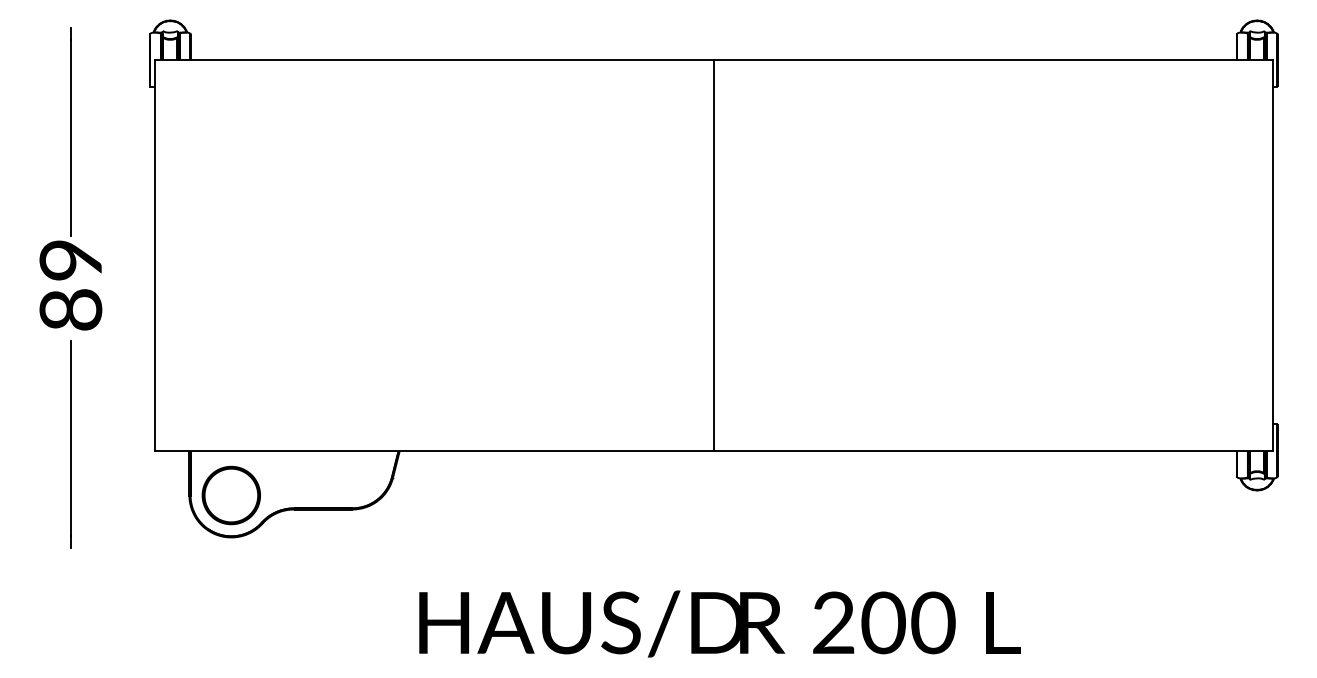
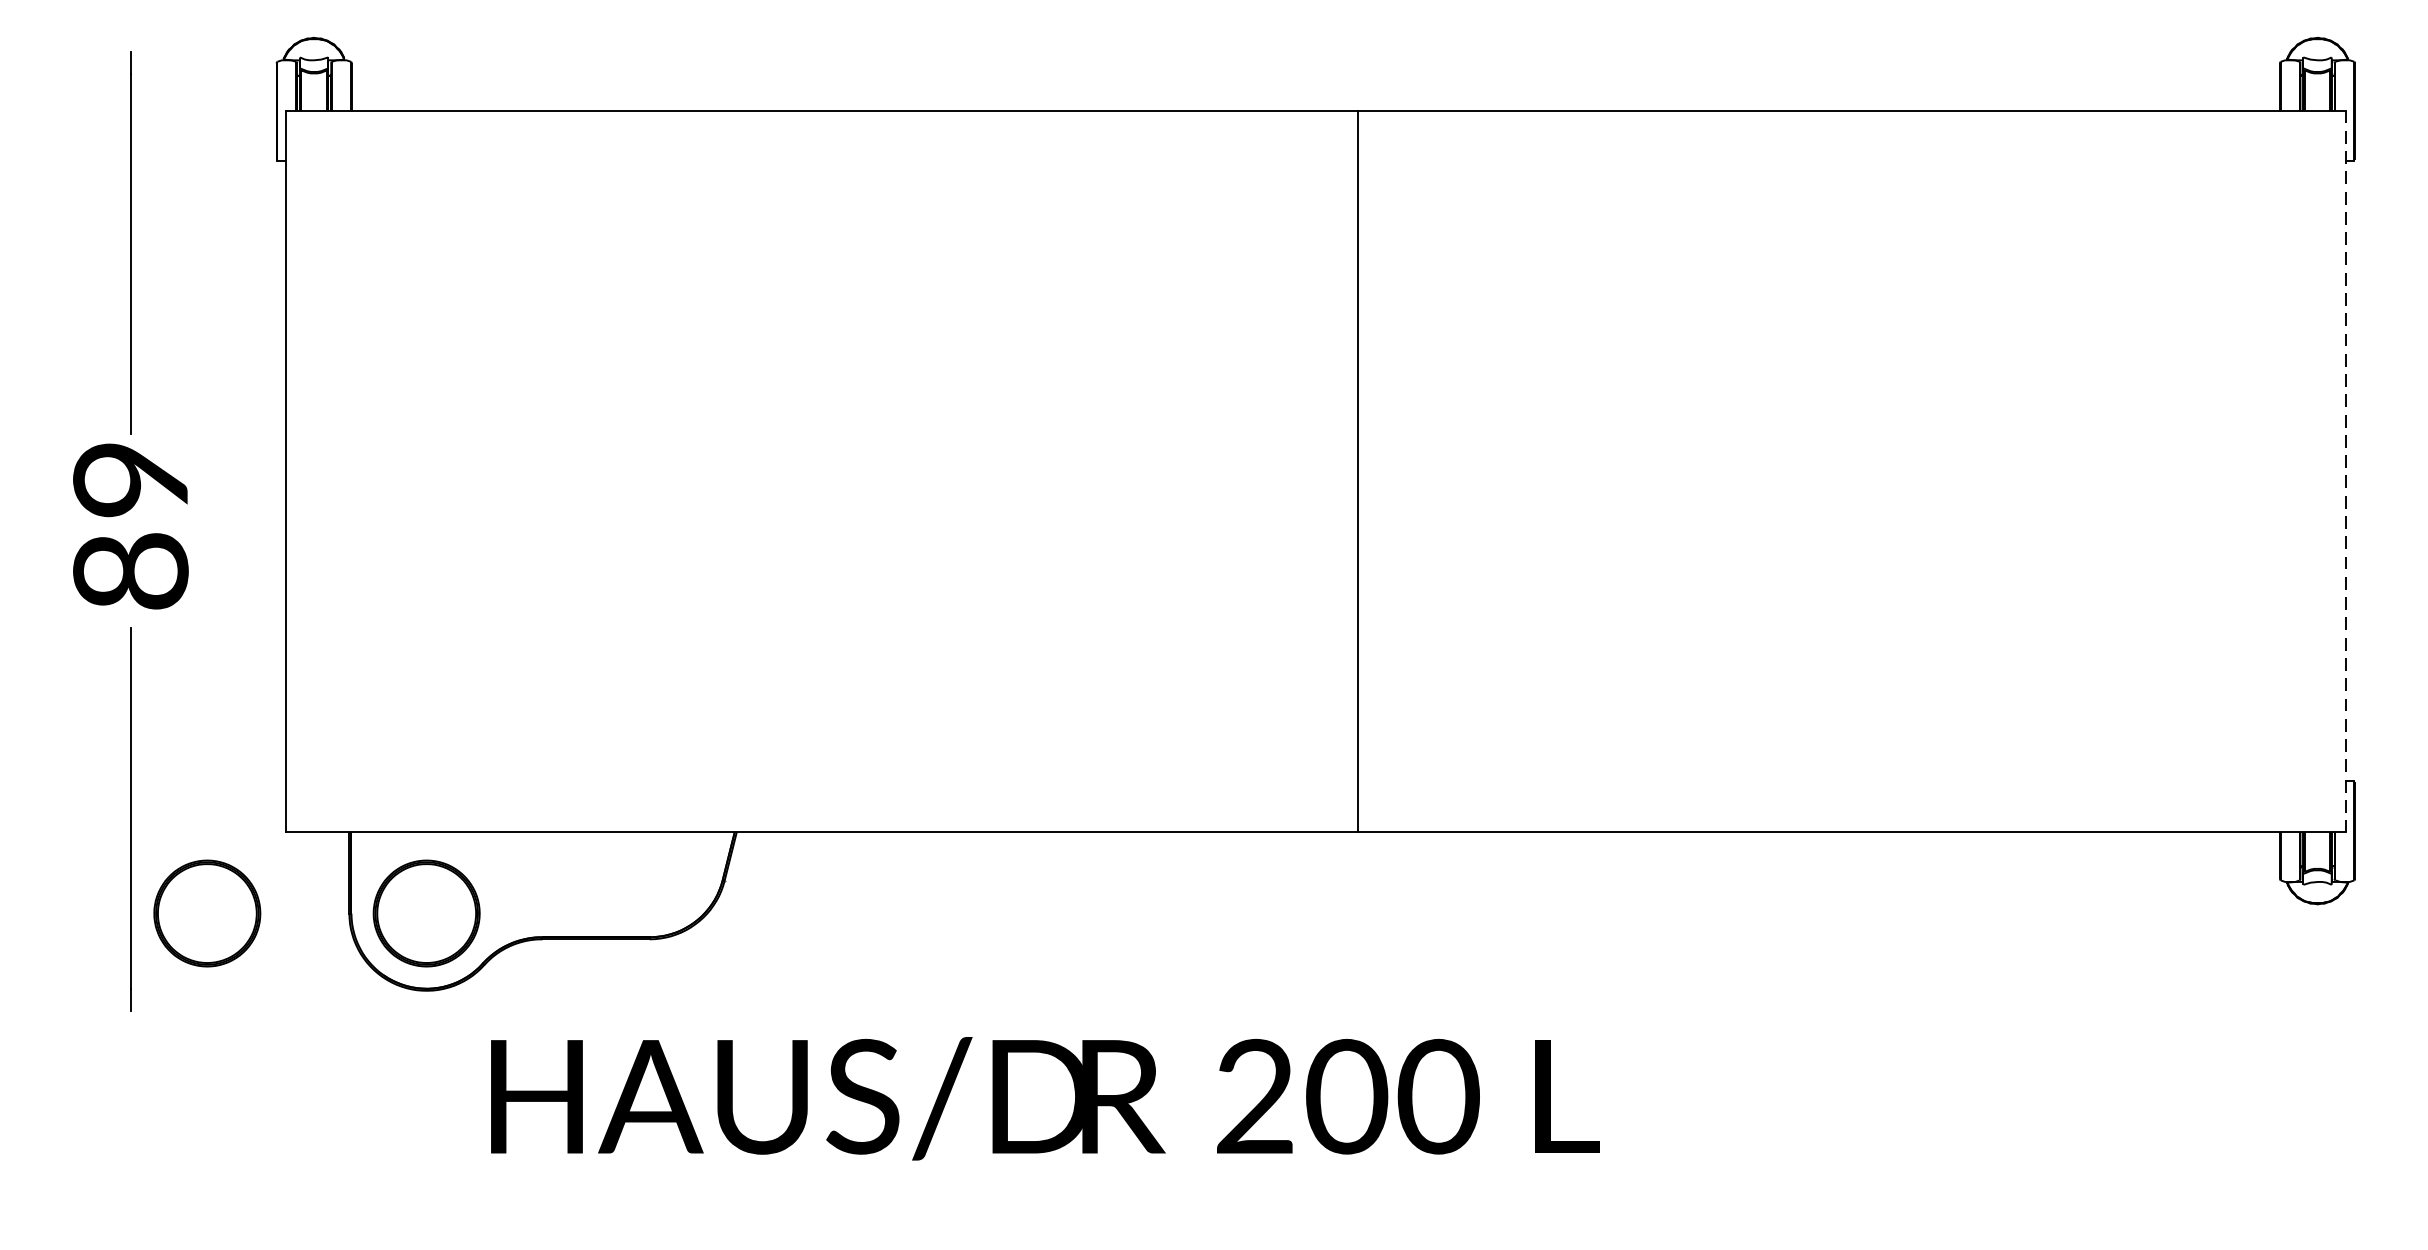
line: (713, 255) -> (1357, 471), moved
line: (1272, 255) -> (2345, 471), solid -> dashed
part: (111, 495) -> (205, 913), added
text: (719, 623) -> (1044, 1097), moved

